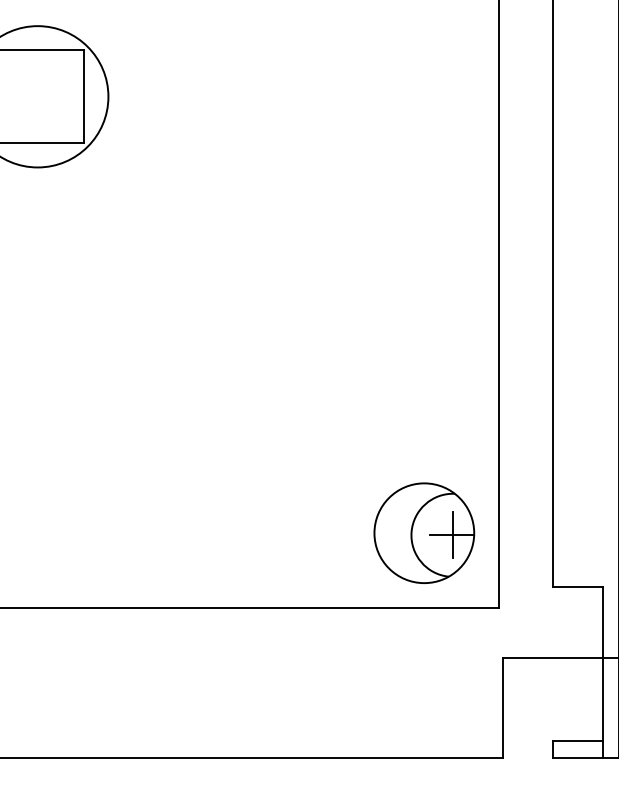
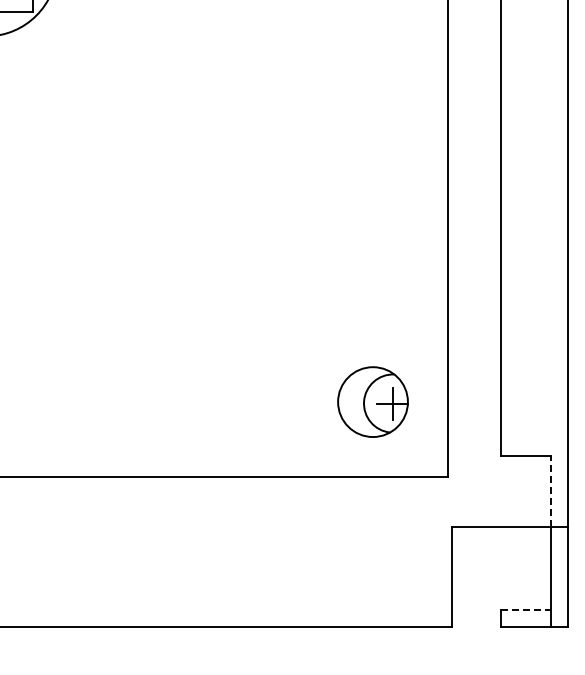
part: (424, 532) -> (373, 401), size x0.7
line: (602, 622) -> (551, 491), solid -> dashed
line: (577, 741) -> (526, 610), solid -> dashed

